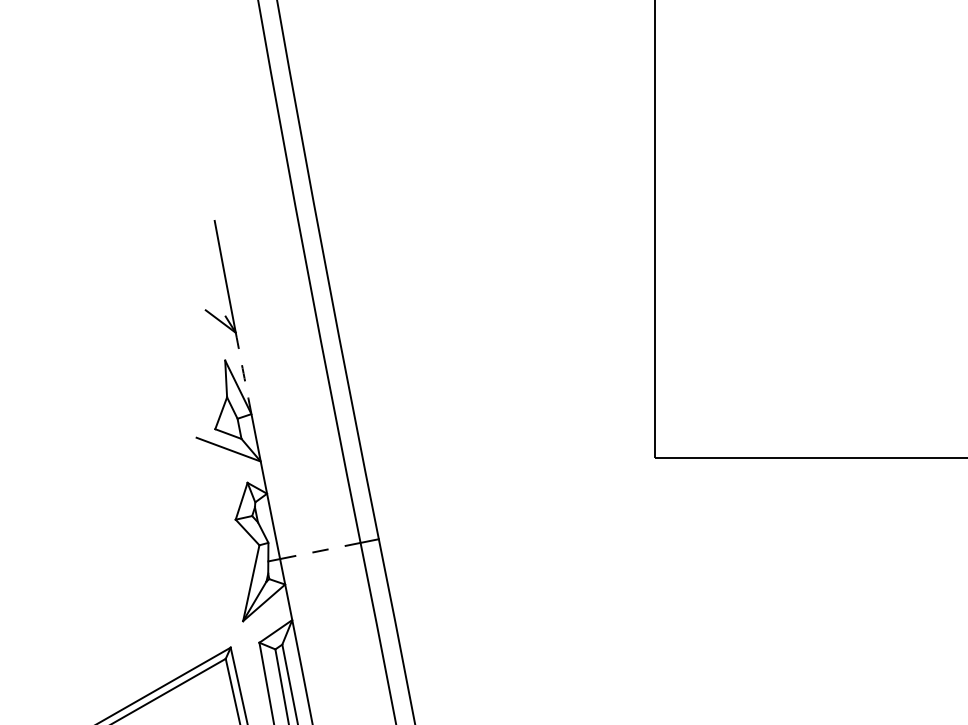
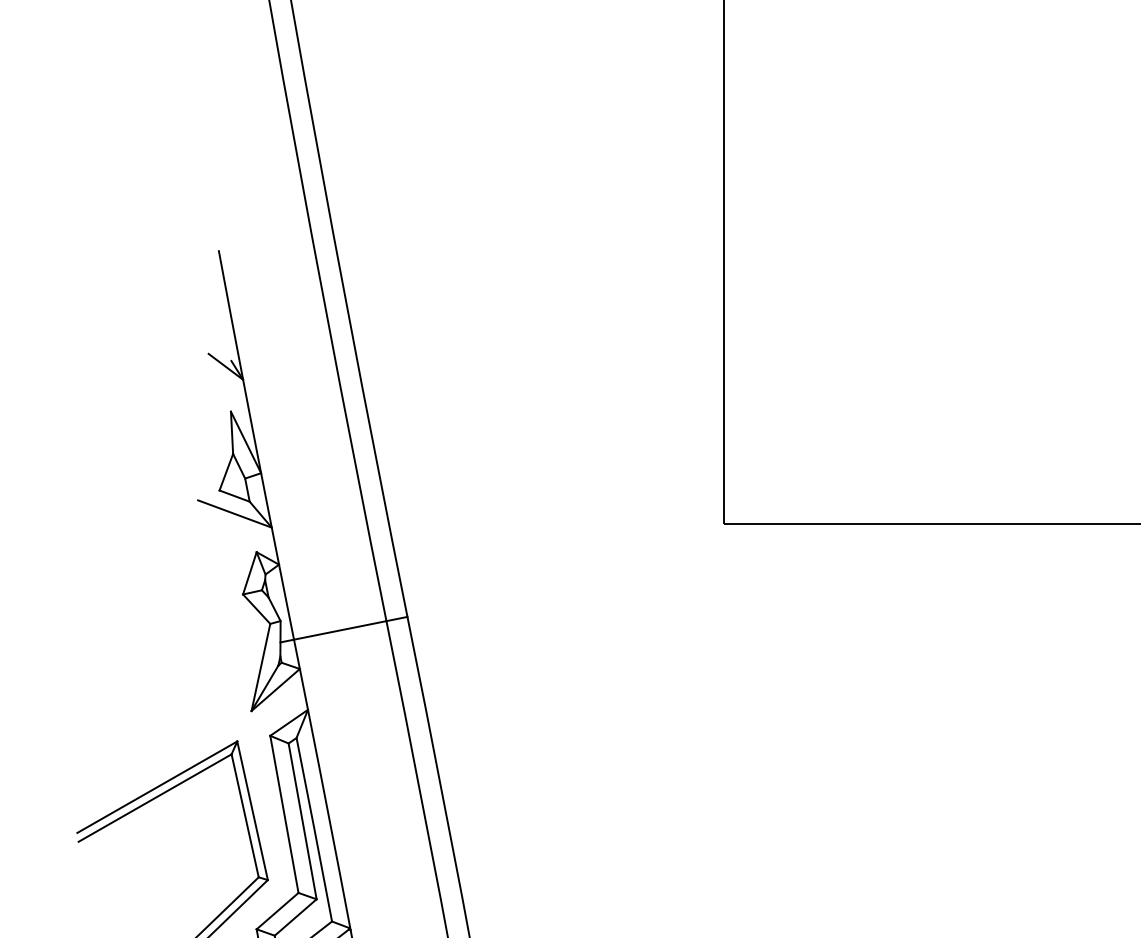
arc: (243, 373) -> (252, 426), dashed -> solid
line: (320, 551) -> (340, 630), dashed -> solid

